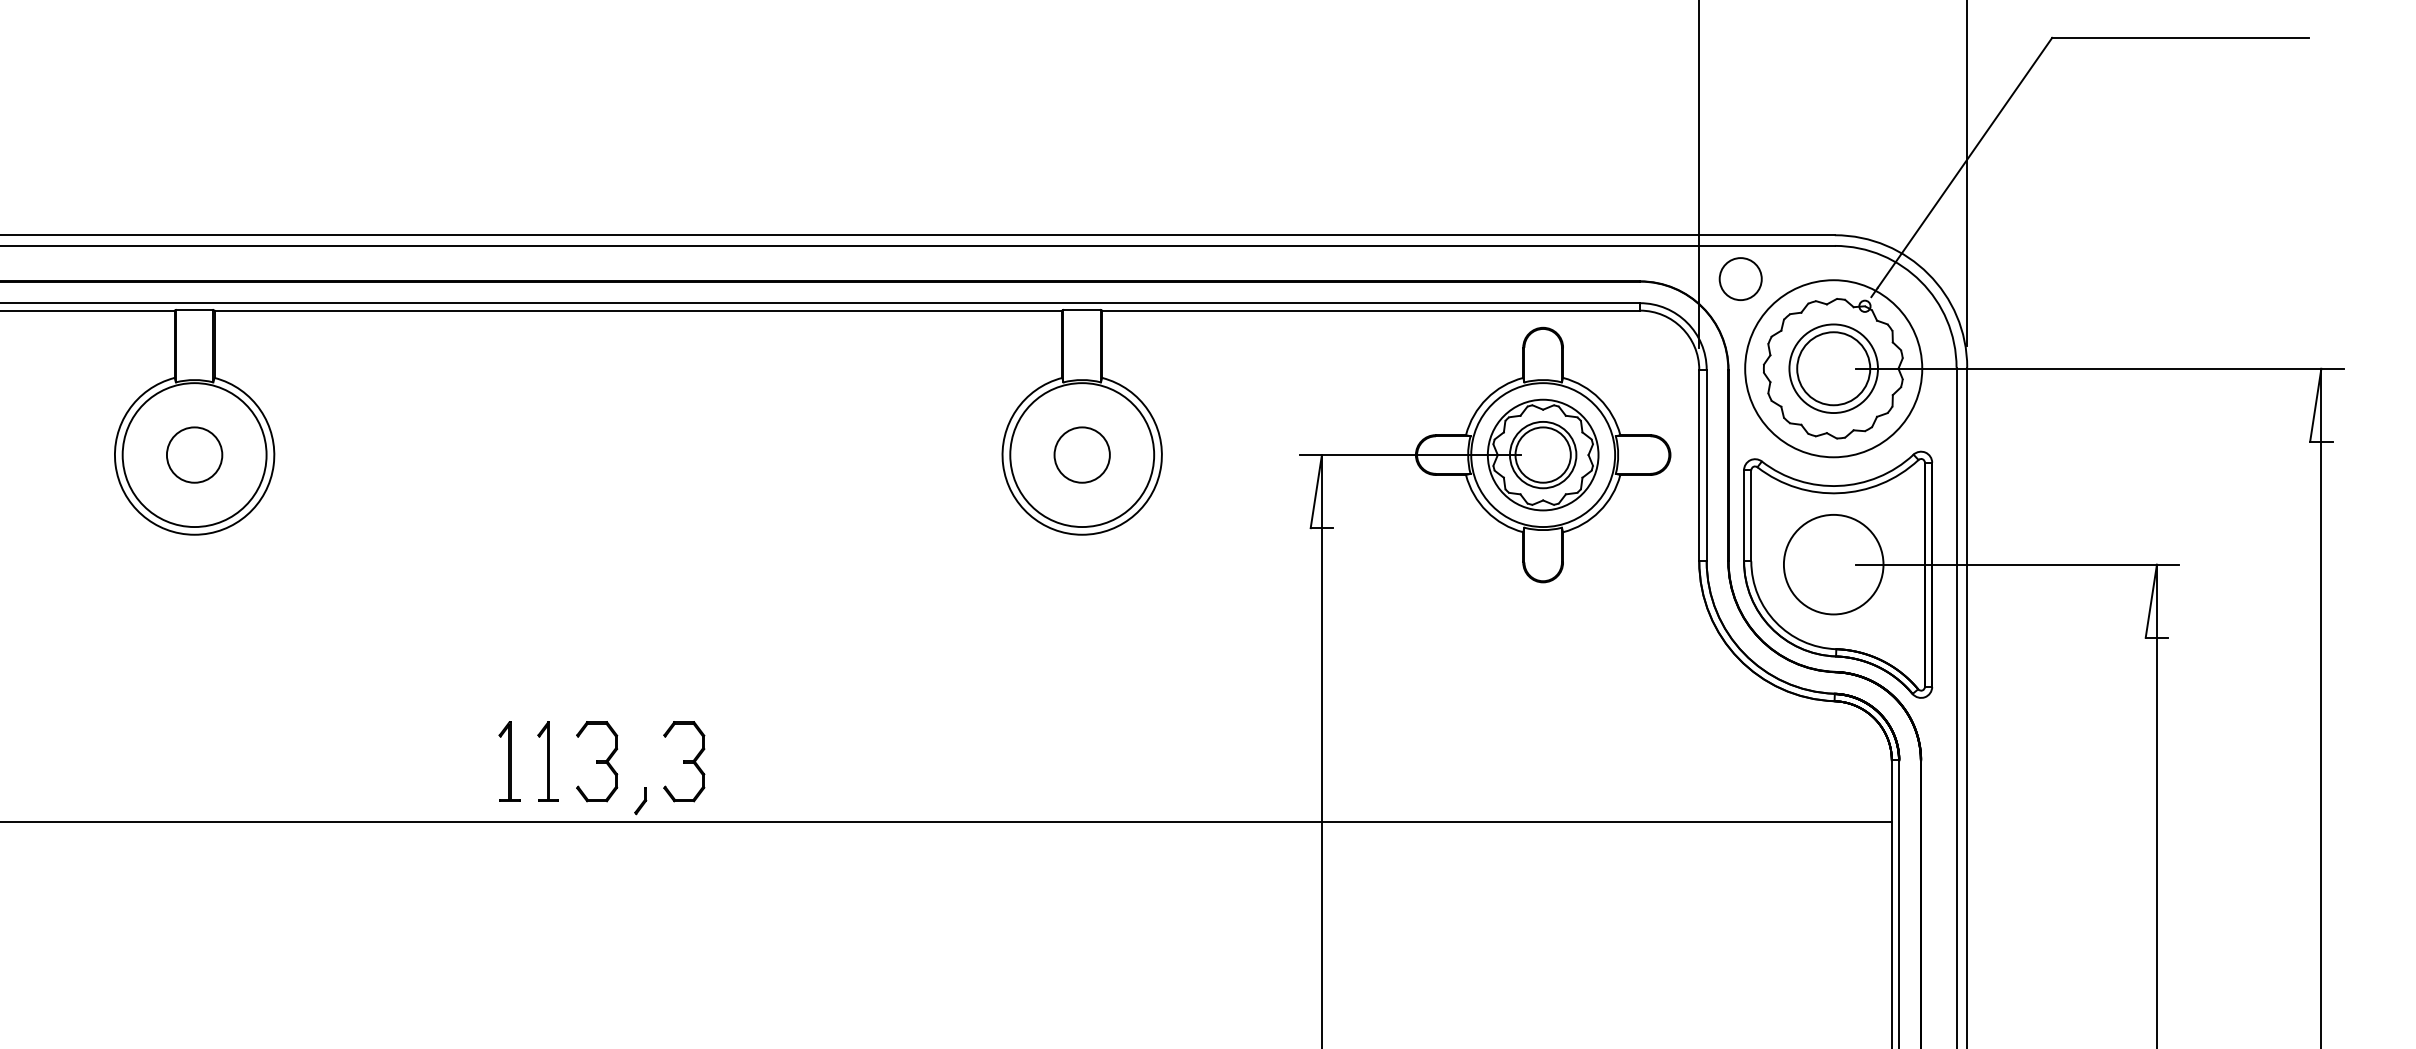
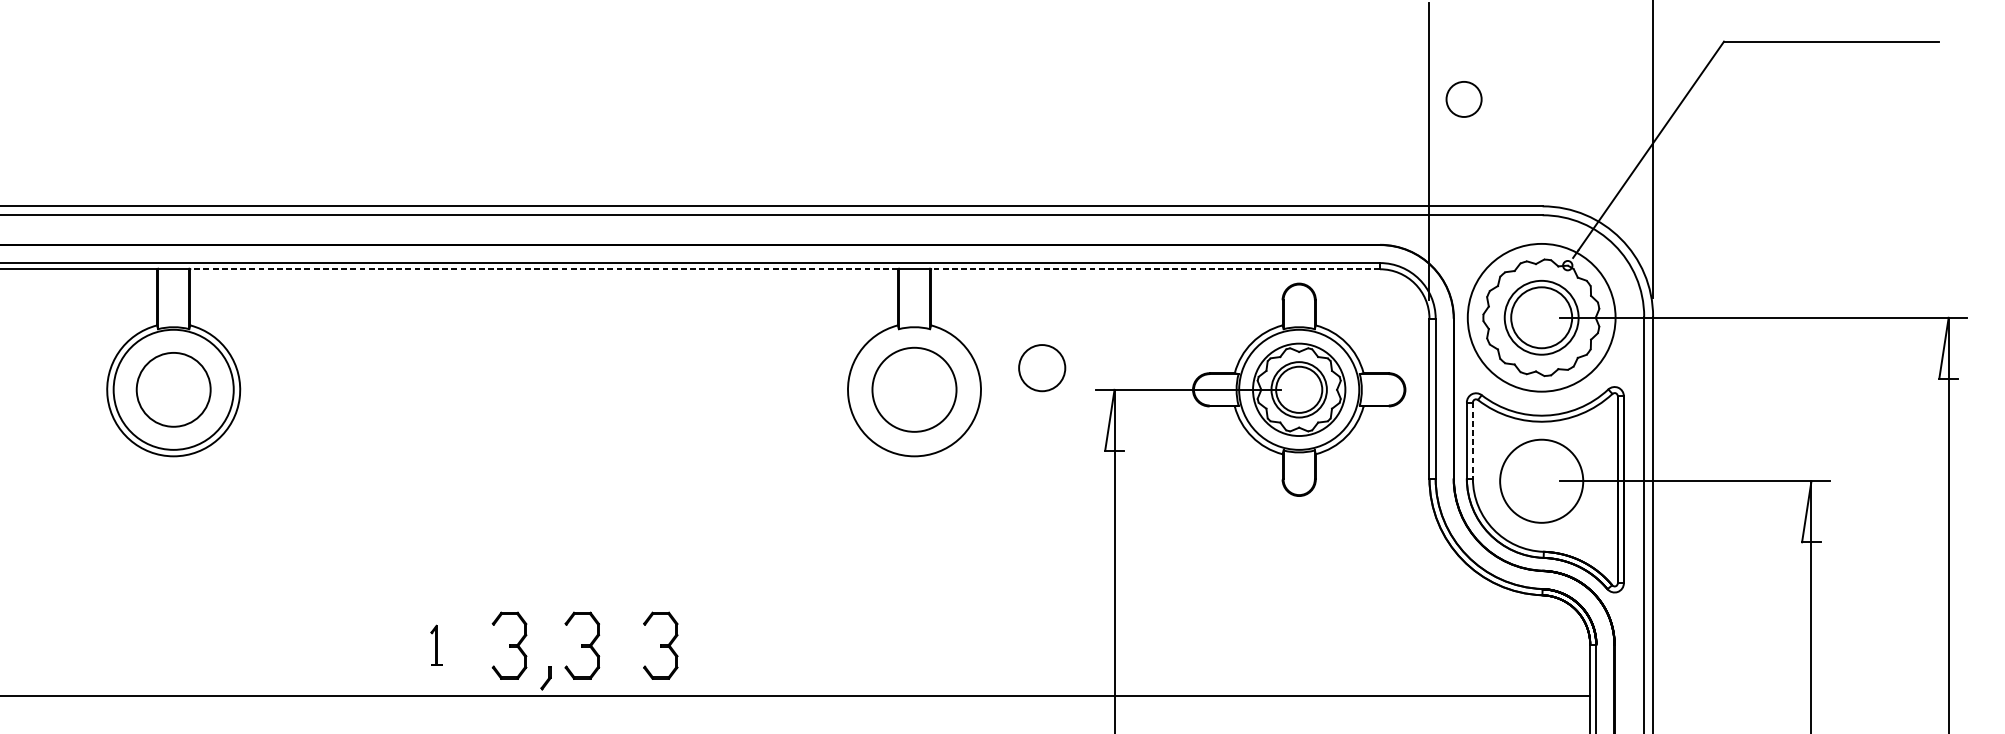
circle: (1740, 278) -> (1463, 98), moved
line: (638, 310) -> (544, 269), solid -> dashed
line: (1371, 310) -> (1155, 269), solid -> dashed
circle: (194, 454) -> (173, 389), size x1.6
circle: (1081, 454) -> (1041, 367), moved
circle: (1082, 455) -> (914, 390), size x0.7
line: (1751, 515) -> (1473, 440), solid -> dashed
part: (509, 761) -> (436, 645), size x0.6
part: (547, 761) -> (468, 645), removed
part: (778, 761) -> (661, 645), added

